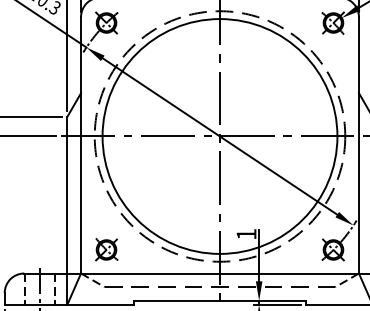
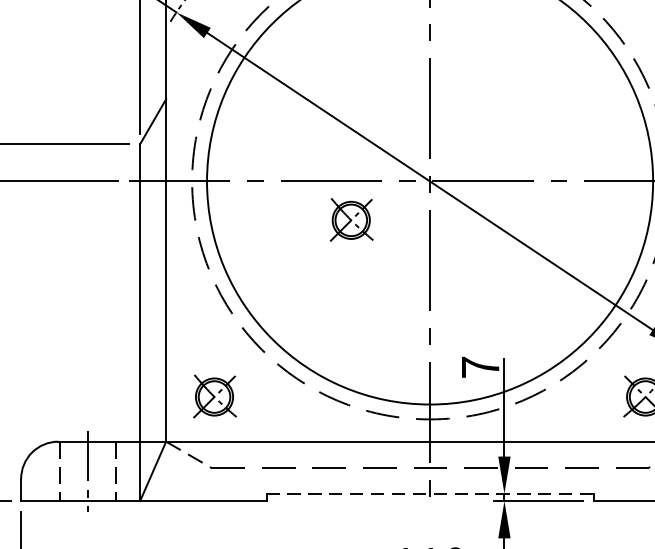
part: (178, 156) -> (351, 219), added
text: (246, 233) -> (480, 365), 1 -> 7
line: (220, 300) -> (431, 492), solid -> dashed

